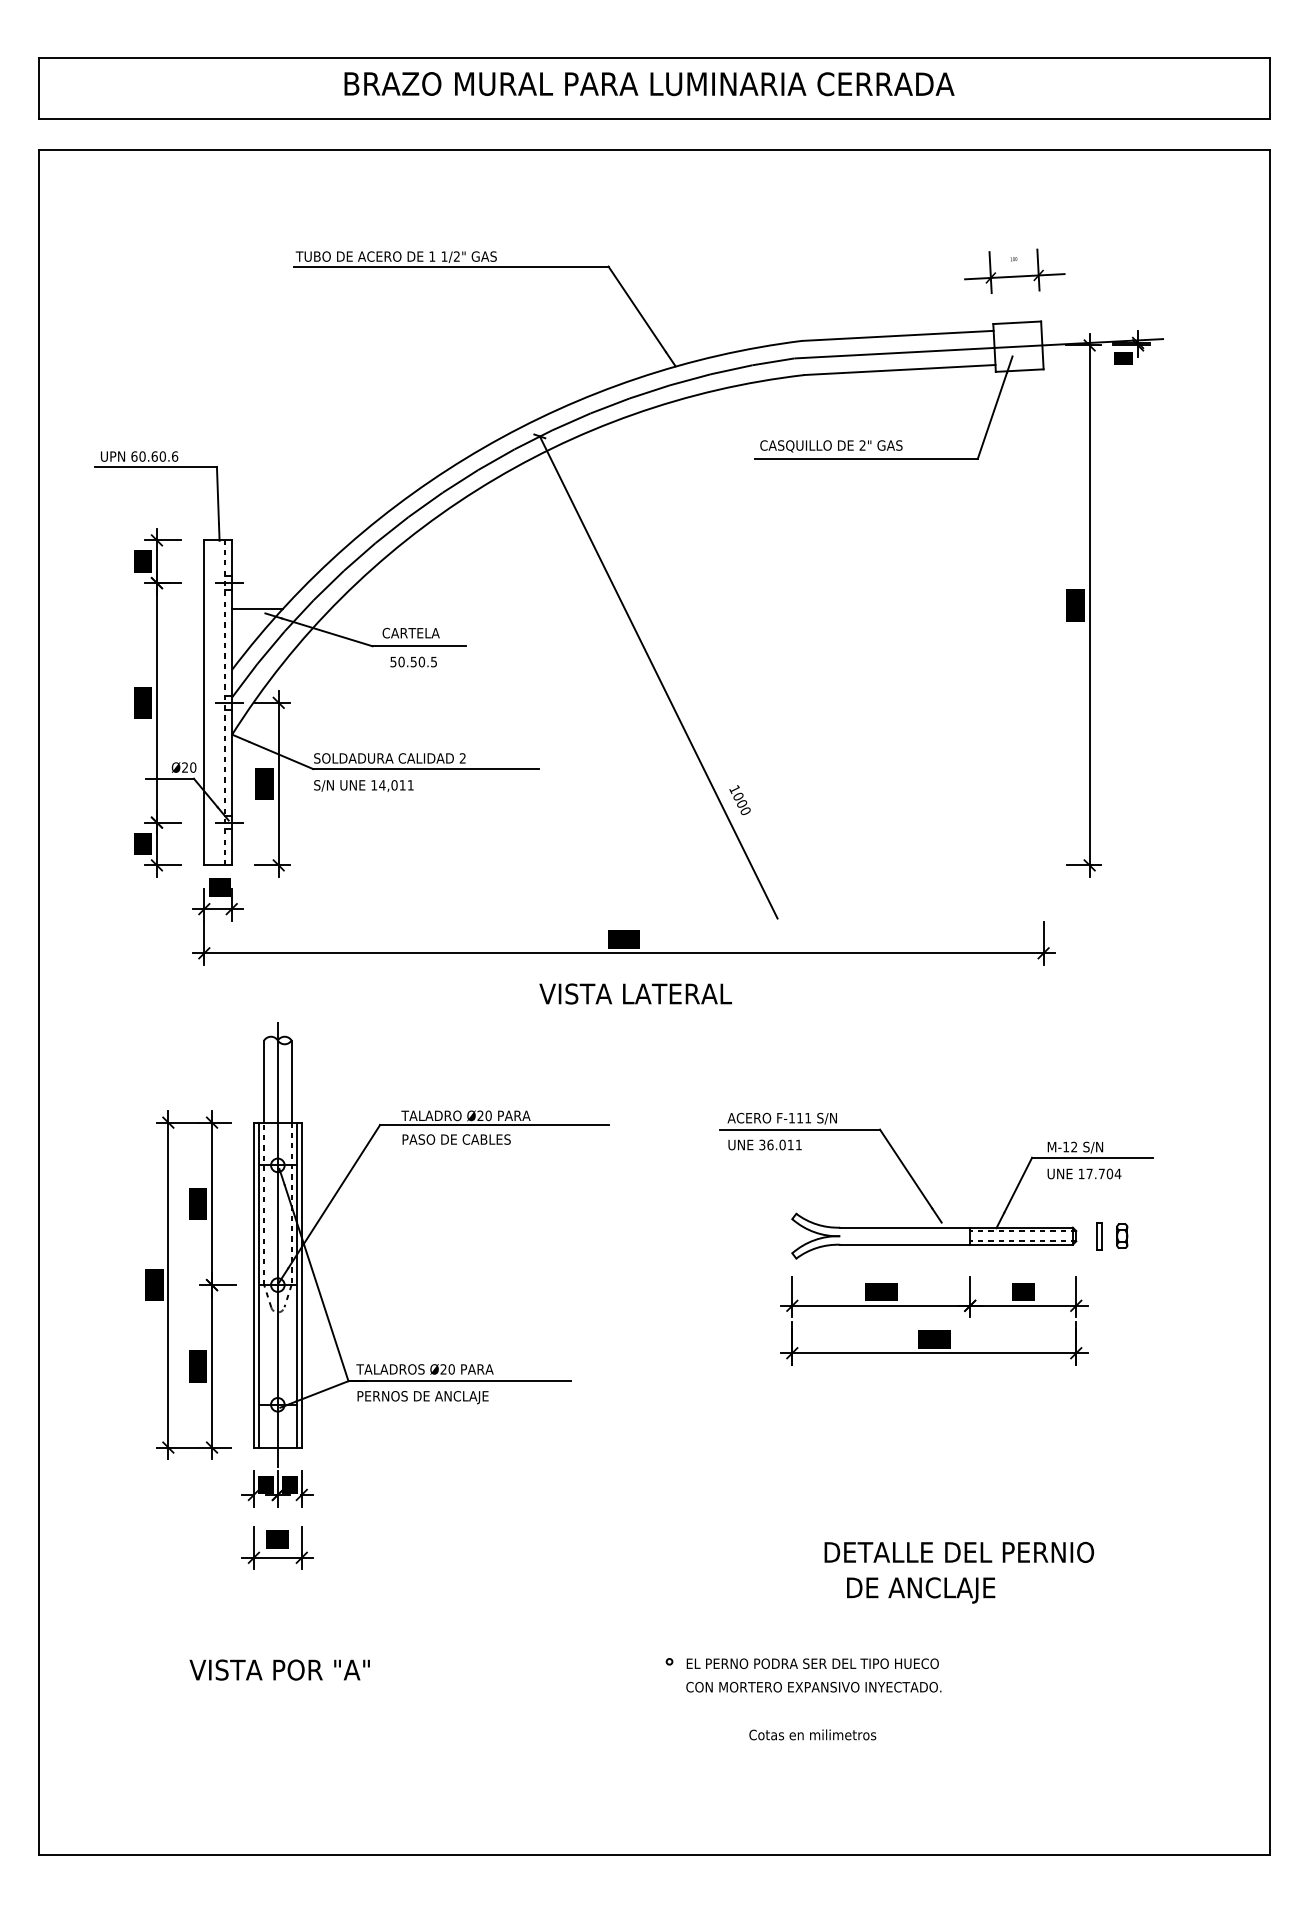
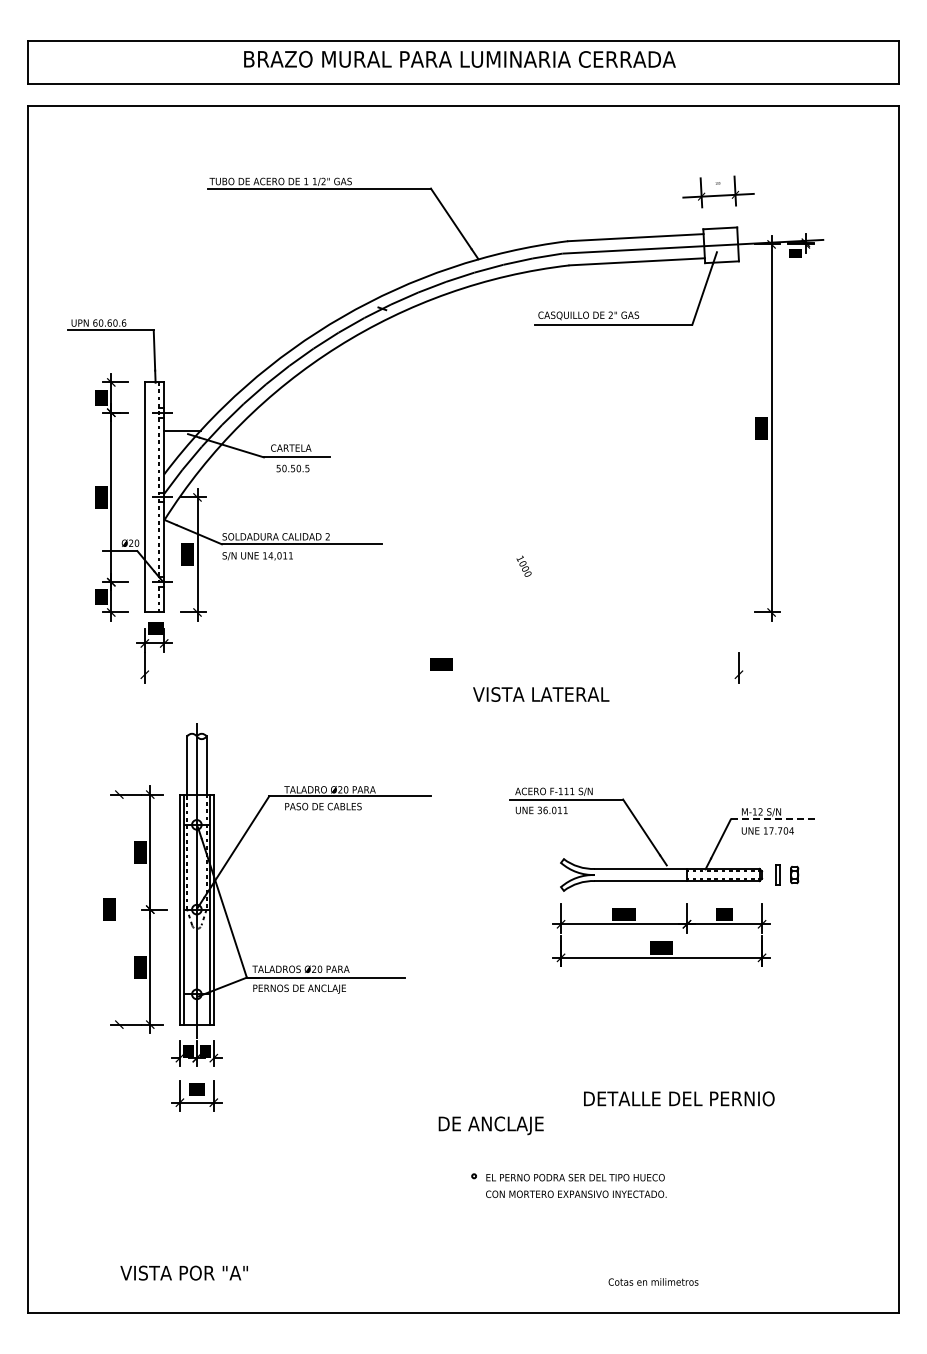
line: (658, 677) -> (466, 479), removed
line: (623, 952) -> (441, 674), removed
text: (636, 993) -> (541, 694), moved
line: (1092, 1157) -> (773, 819), solid -> dashed
line: (168, 1284) -> (119, 909), removed
text: (920, 1590) -> (490, 1125), moved
text: (278, 1669) -> (183, 1272), moved
text: (812, 1734) -> (653, 1281), moved

